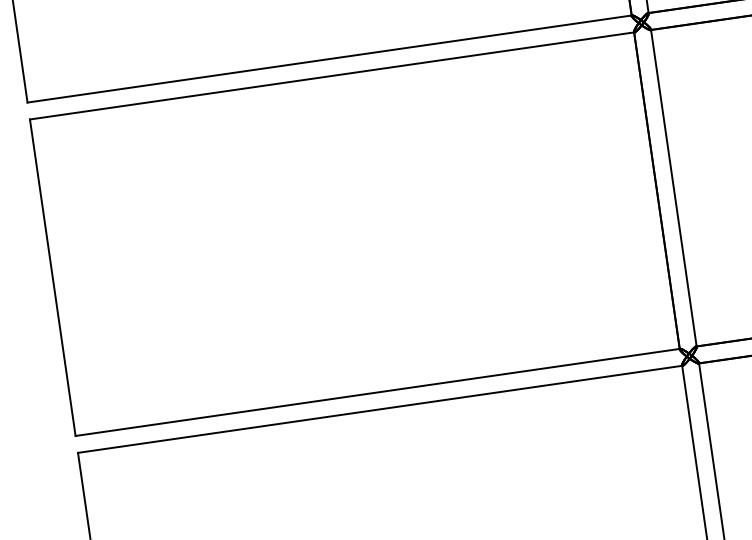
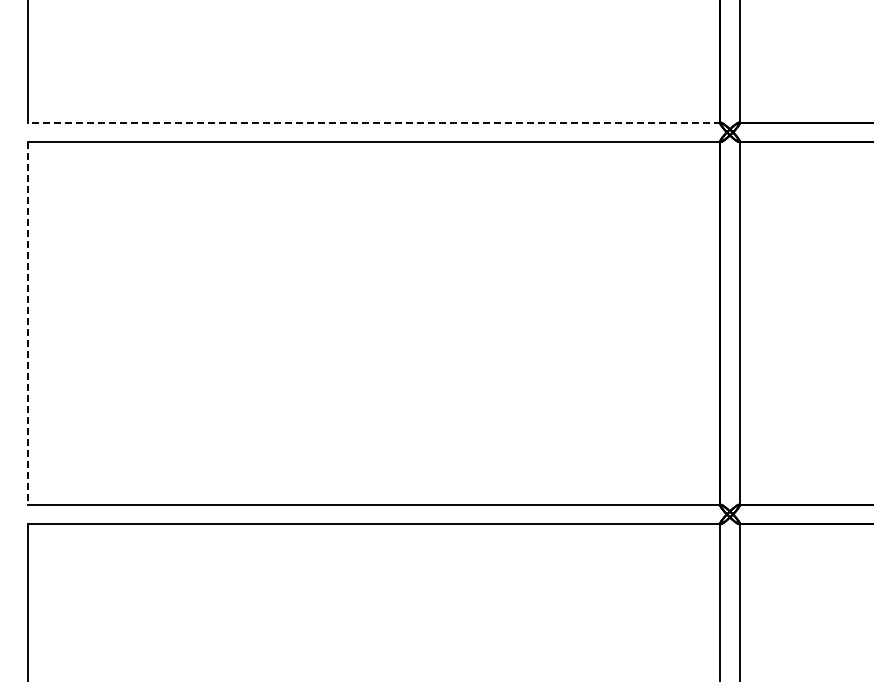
line: (329, 58) -> (373, 122), solid -> dashed
line: (52, 277) -> (27, 323), solid -> dashed

